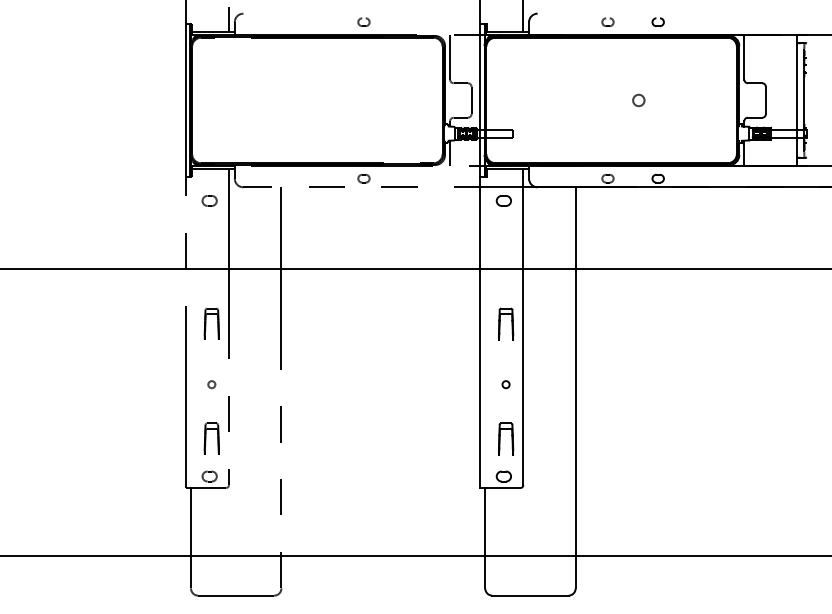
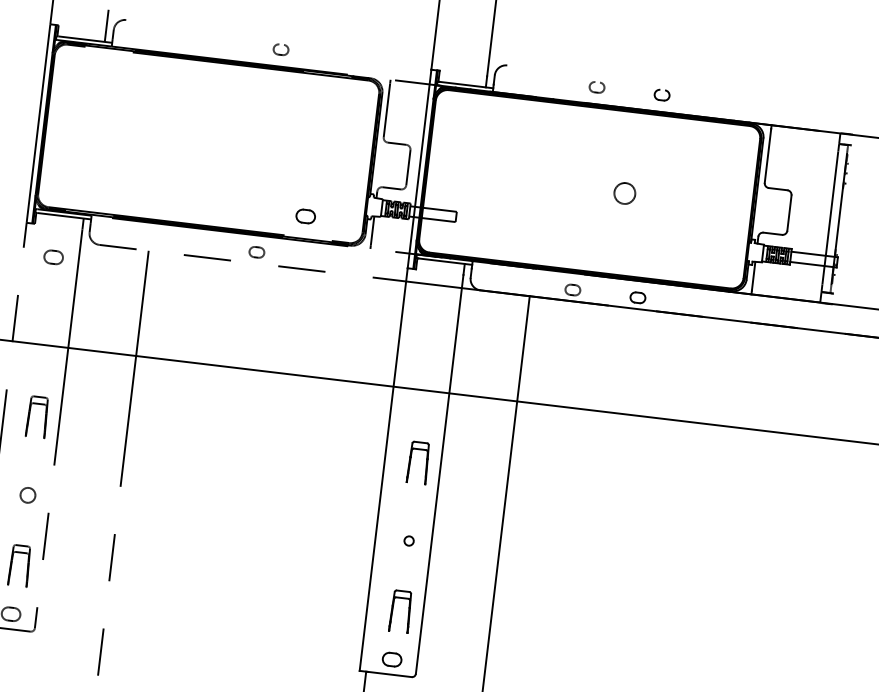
circle: (638, 100) -> (624, 193), size x1.4
part: (503, 200) -> (305, 215), moved
circle: (211, 384) -> (27, 495), size x1.6

